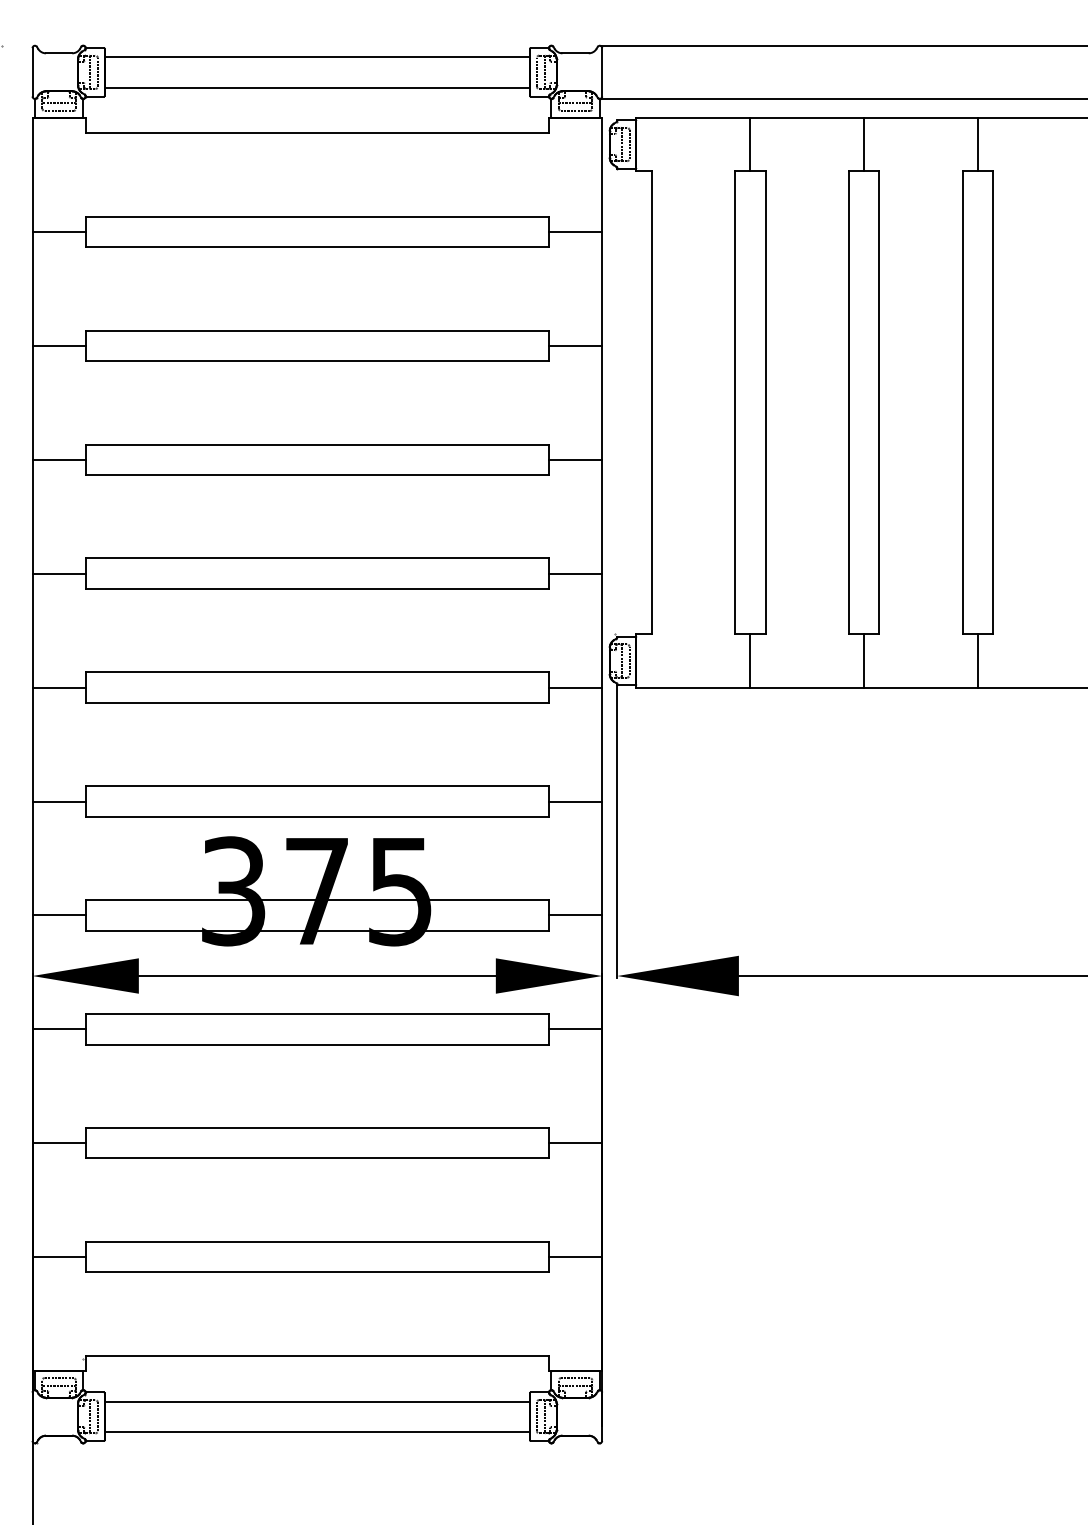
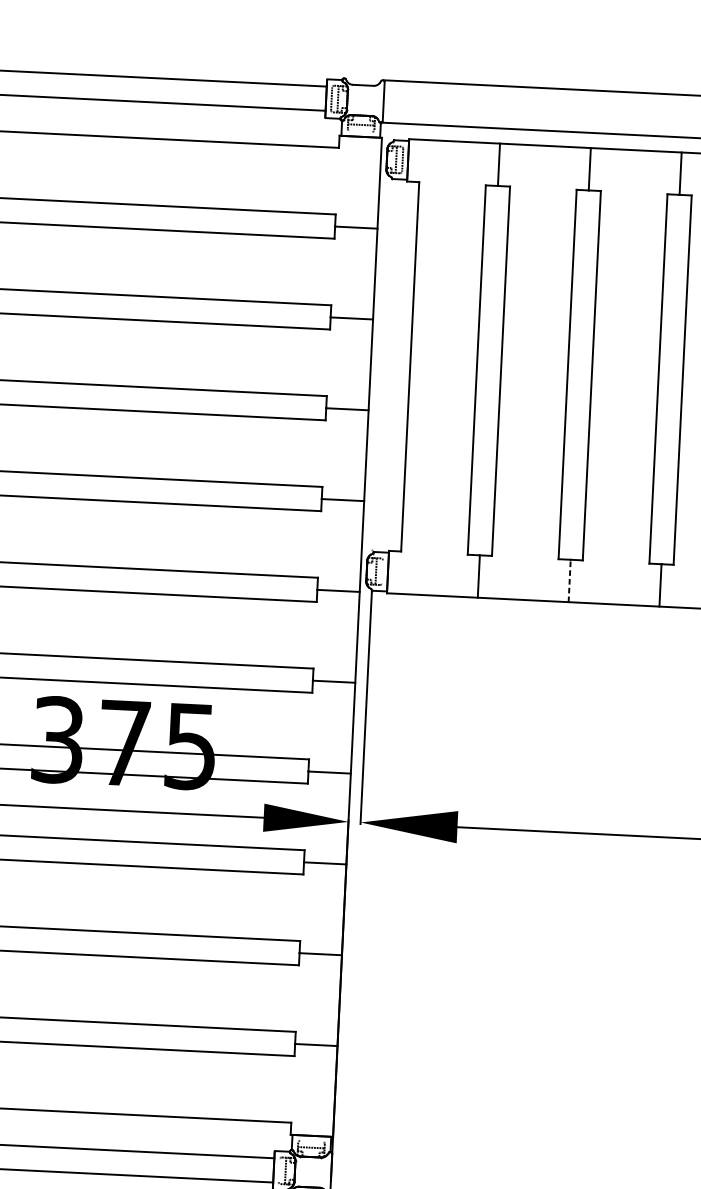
line: (575, 111) -> (360, 131), removed
line: (629, 660) -> (382, 571), removed
line: (864, 660) -> (569, 580), solid -> dashed
line: (575, 1378) -> (311, 1141), removed
line: (536, 1416) -> (278, 1170), removed

